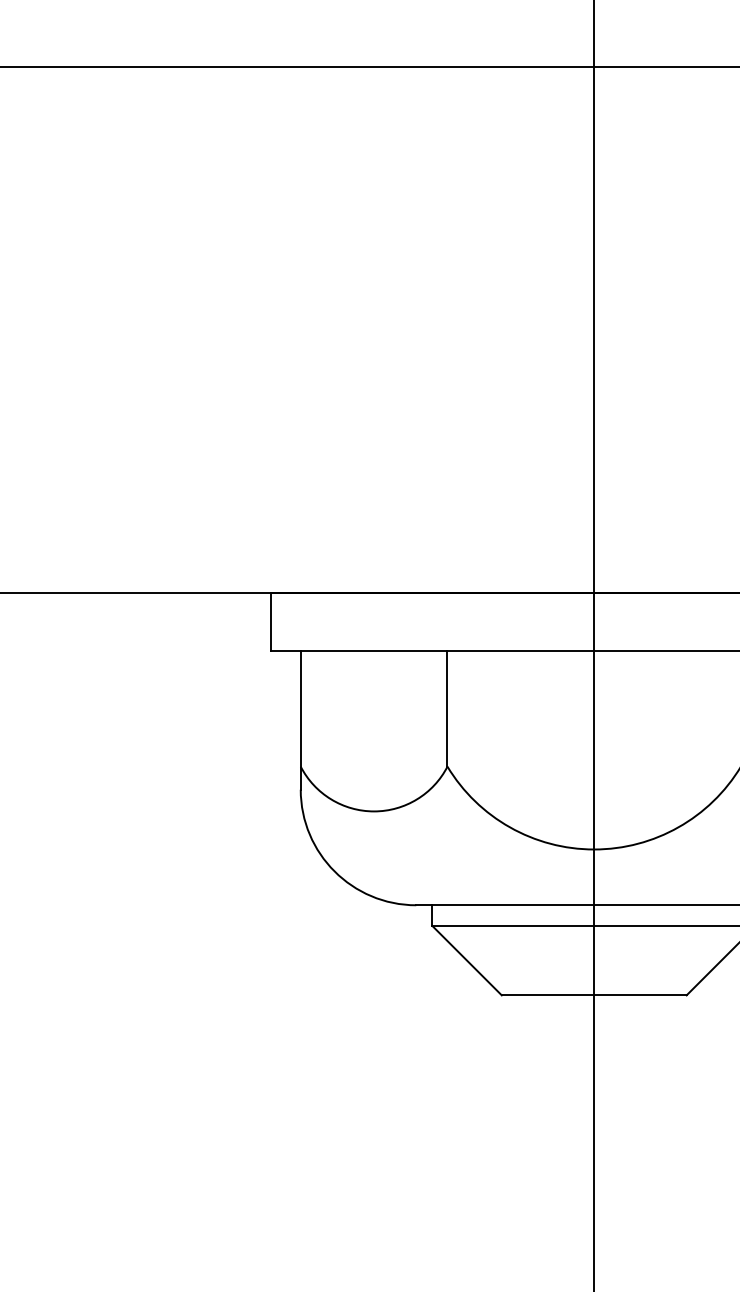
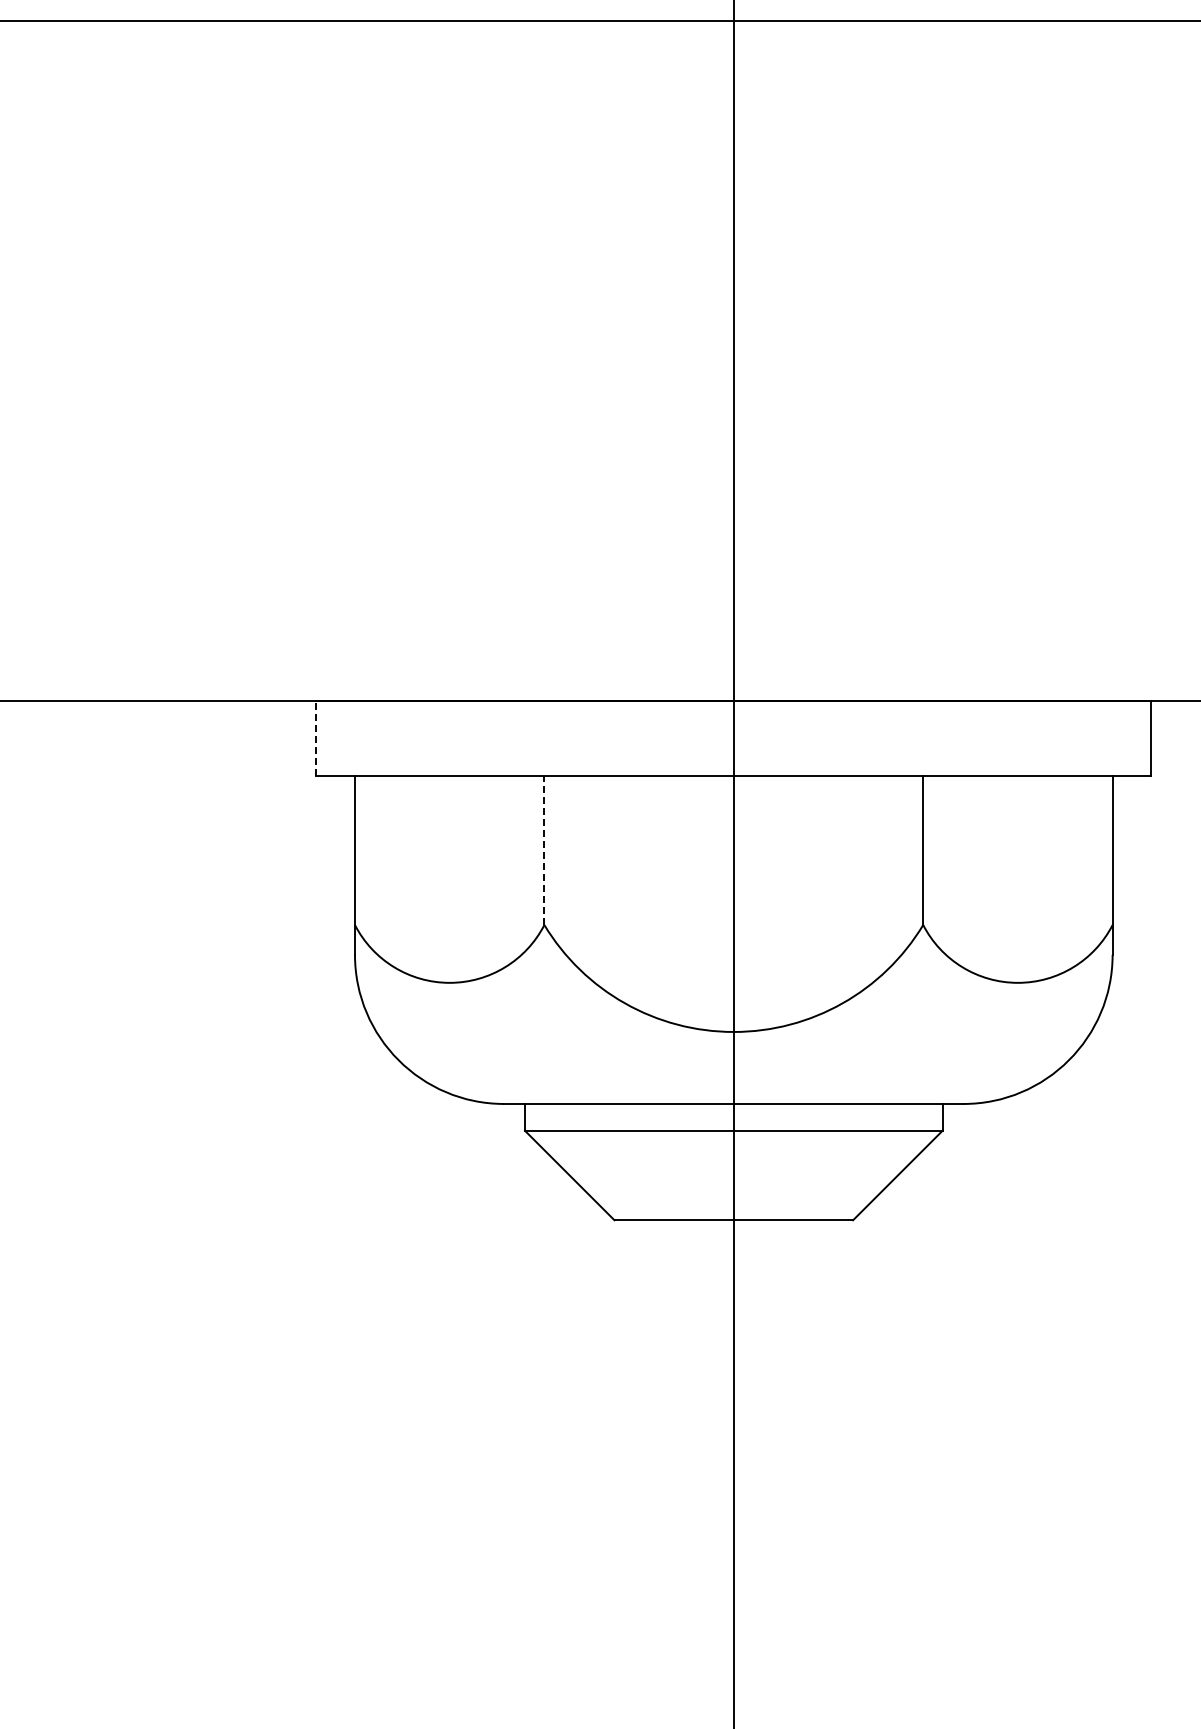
line: (270, 622) -> (316, 738), solid -> dashed
line: (447, 708) -> (544, 850), solid -> dashed

